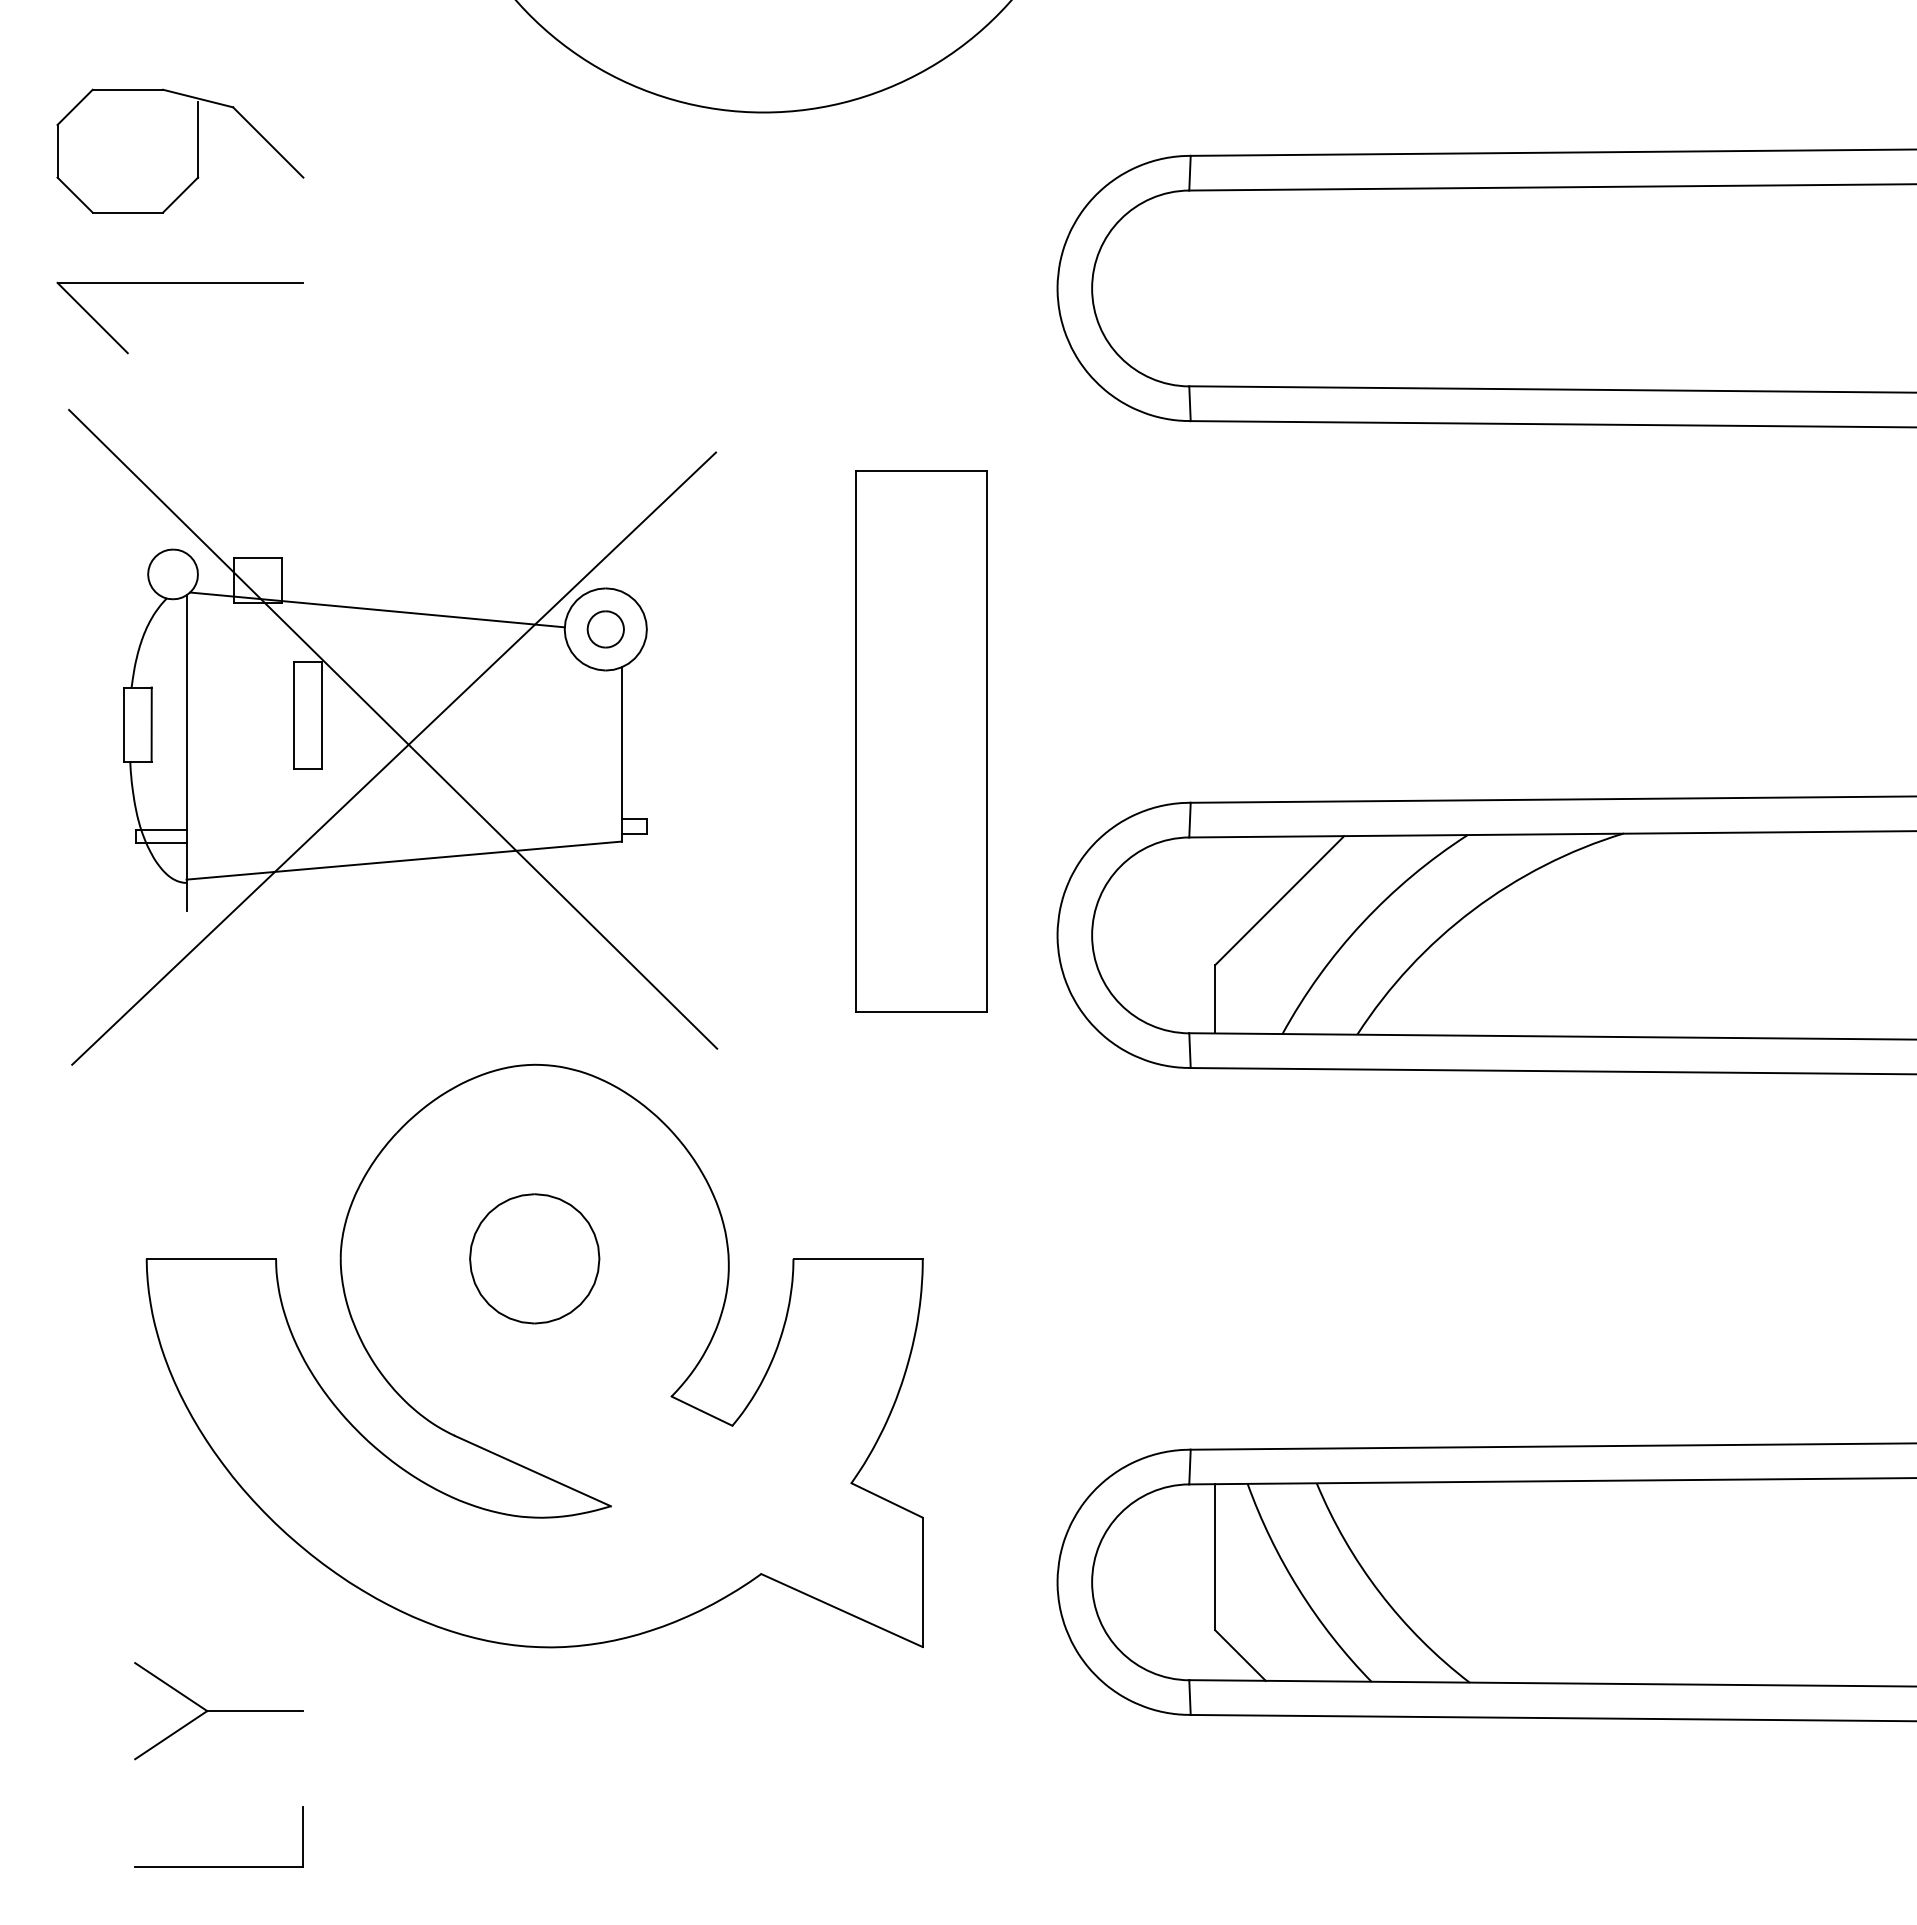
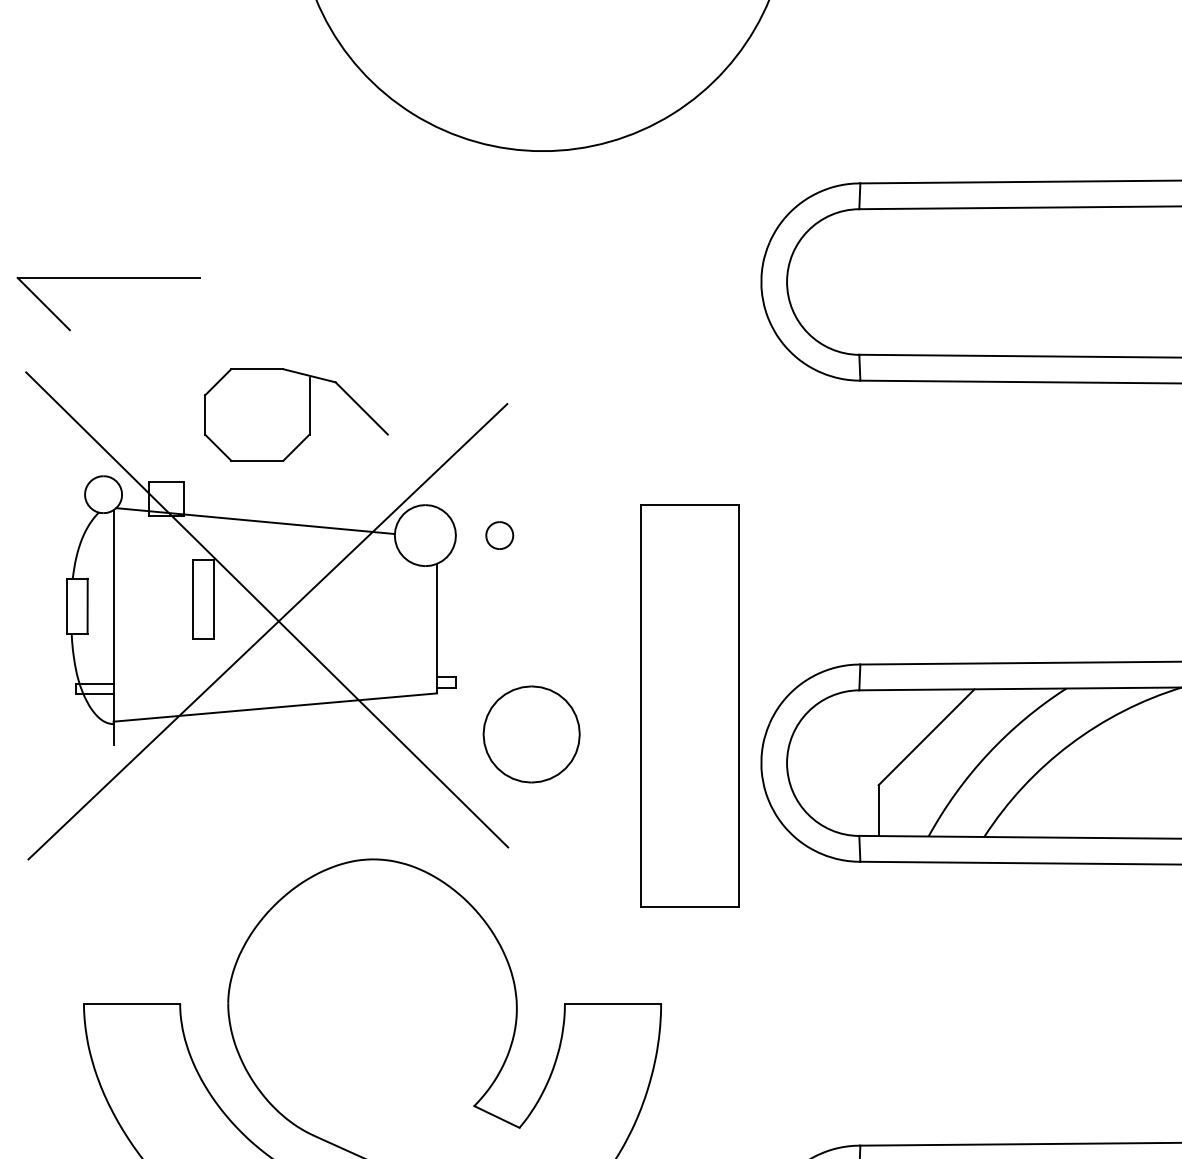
part: (197, 150) -> (309, 414), moved
part: (605, 629) -> (499, 535), moved
part: (921, 741) -> (689, 705), moved
part: (534, 1258) -> (531, 734), moved

